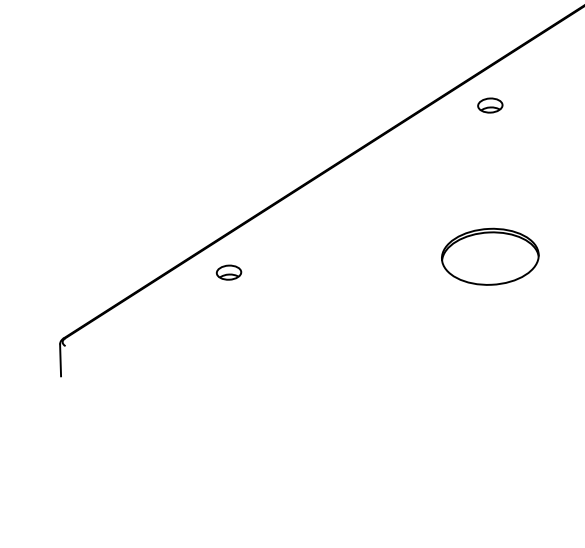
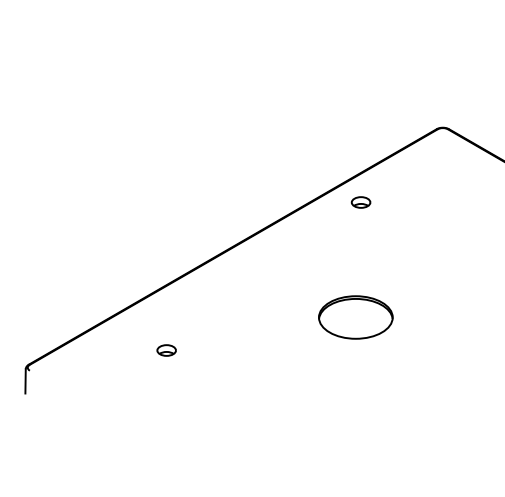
part: (228, 272) -> (166, 350), moved

